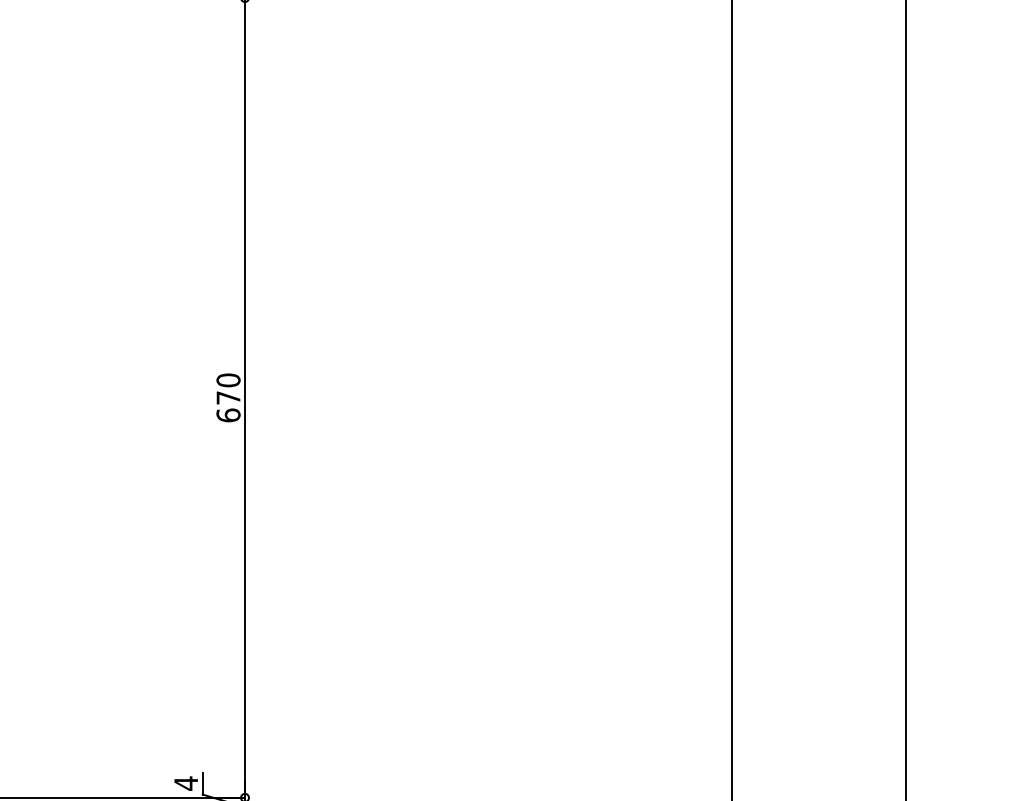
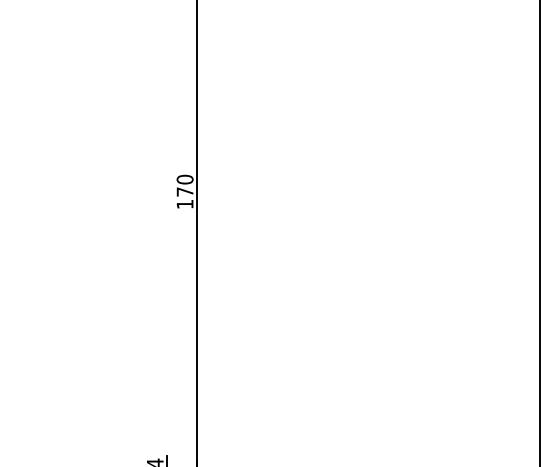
text: (228, 415) -> (185, 204), 670 -> 170

